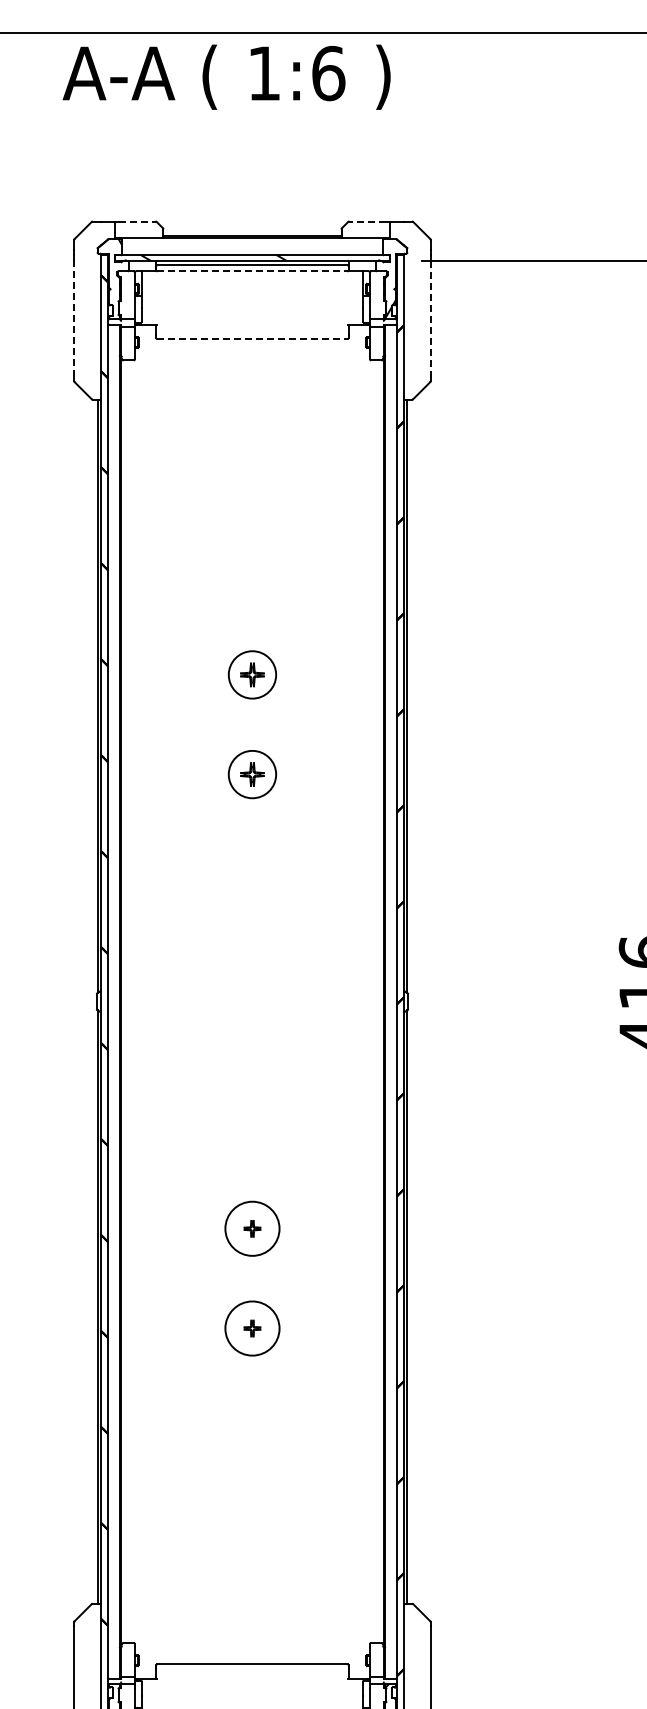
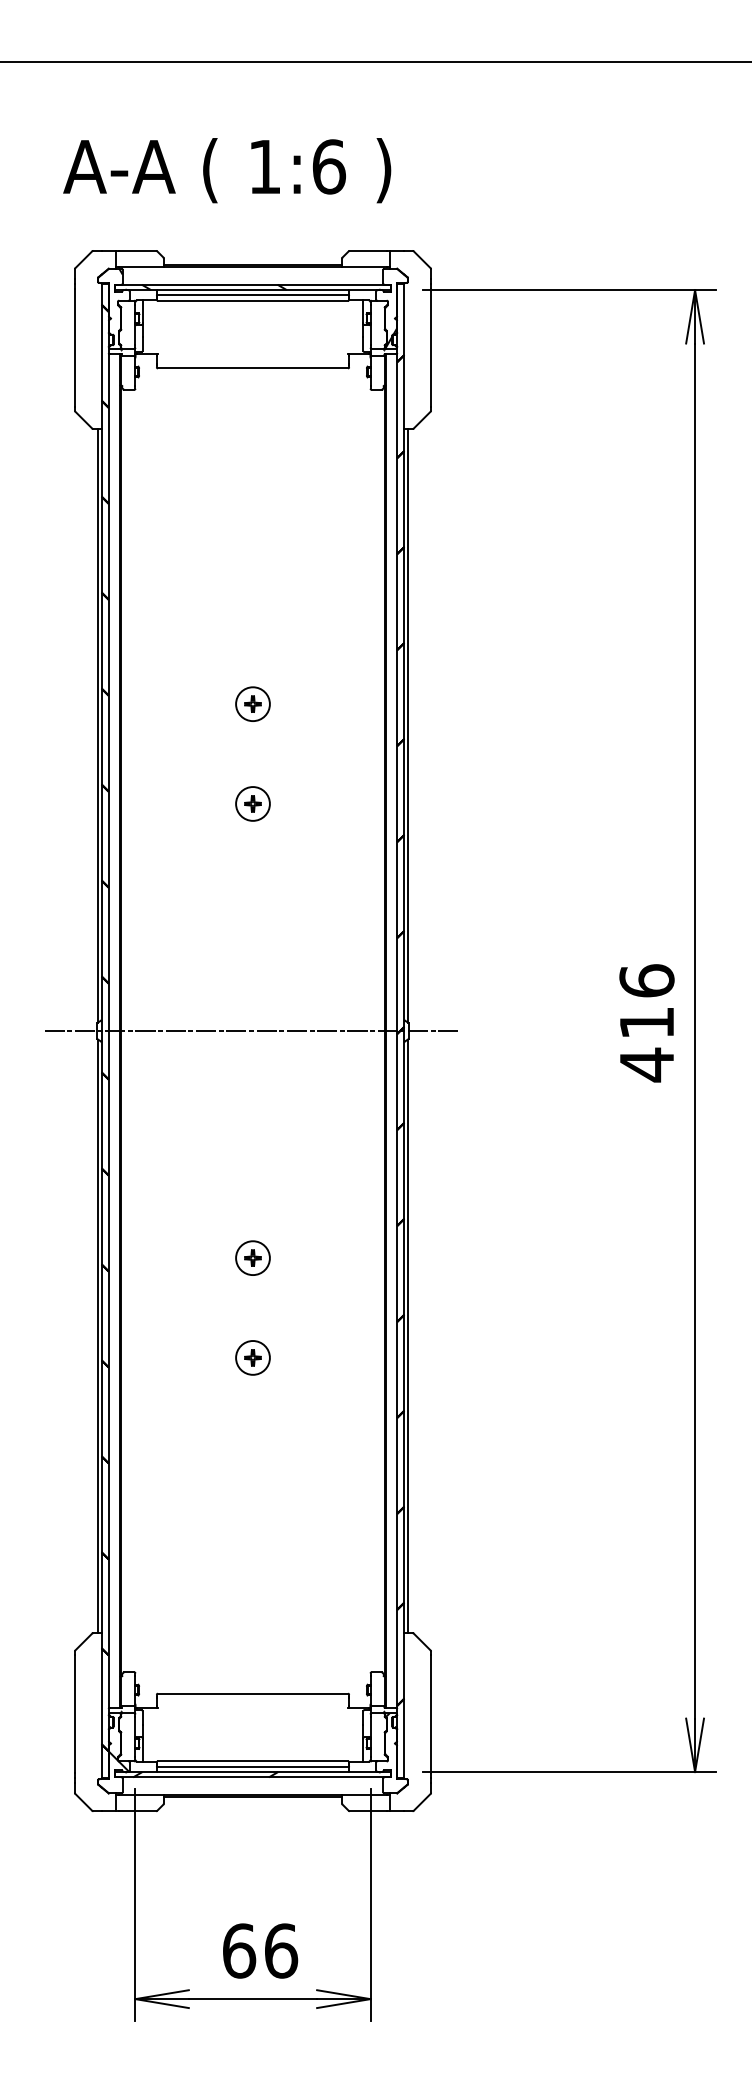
text: (226, 77) -> (227, 170), moved
line: (137, 221) -> (138, 250), dashed -> solid
line: (366, 221) -> (367, 250), dashed -> solid
line: (252, 271) -> (253, 300), dashed -> solid
line: (73, 319) -> (74, 348), dashed -> solid
line: (430, 319) -> (431, 348), dashed -> solid
line: (252, 339) -> (253, 368), dashed -> solid
part: (251, 674) -> (252, 703), size x0.71
part: (251, 774) -> (252, 803), size x0.71
line: (251, 1002) -> (252, 1031), added
circle: (251, 1229) -> (252, 1258), size x0.62
circle: (251, 1328) -> (252, 1357), size x0.62

